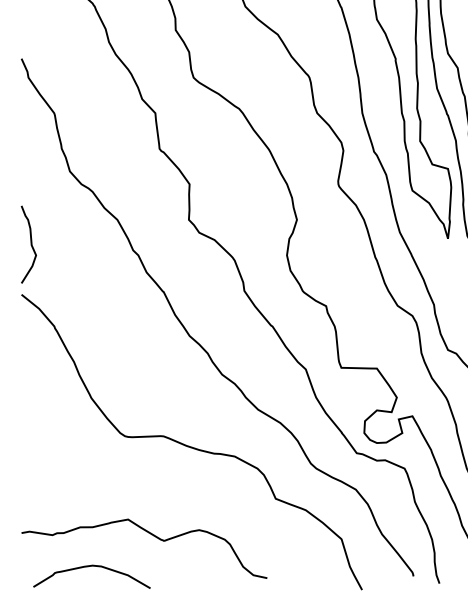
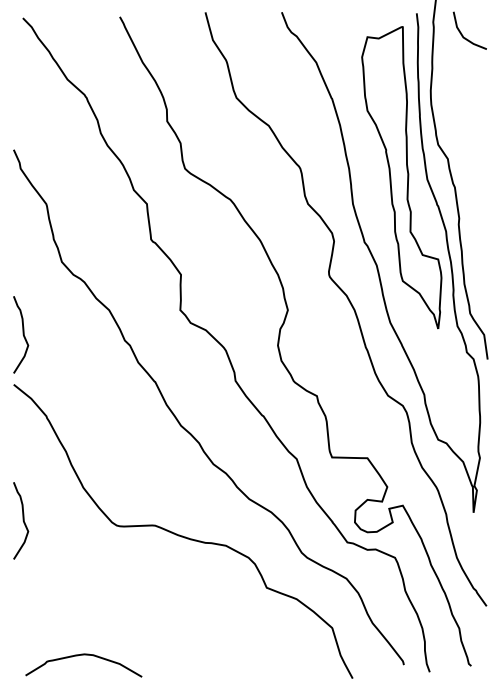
curve: (30, 431) -> (22, 520), added
curve: (151, 535) -> (143, 624), removed

